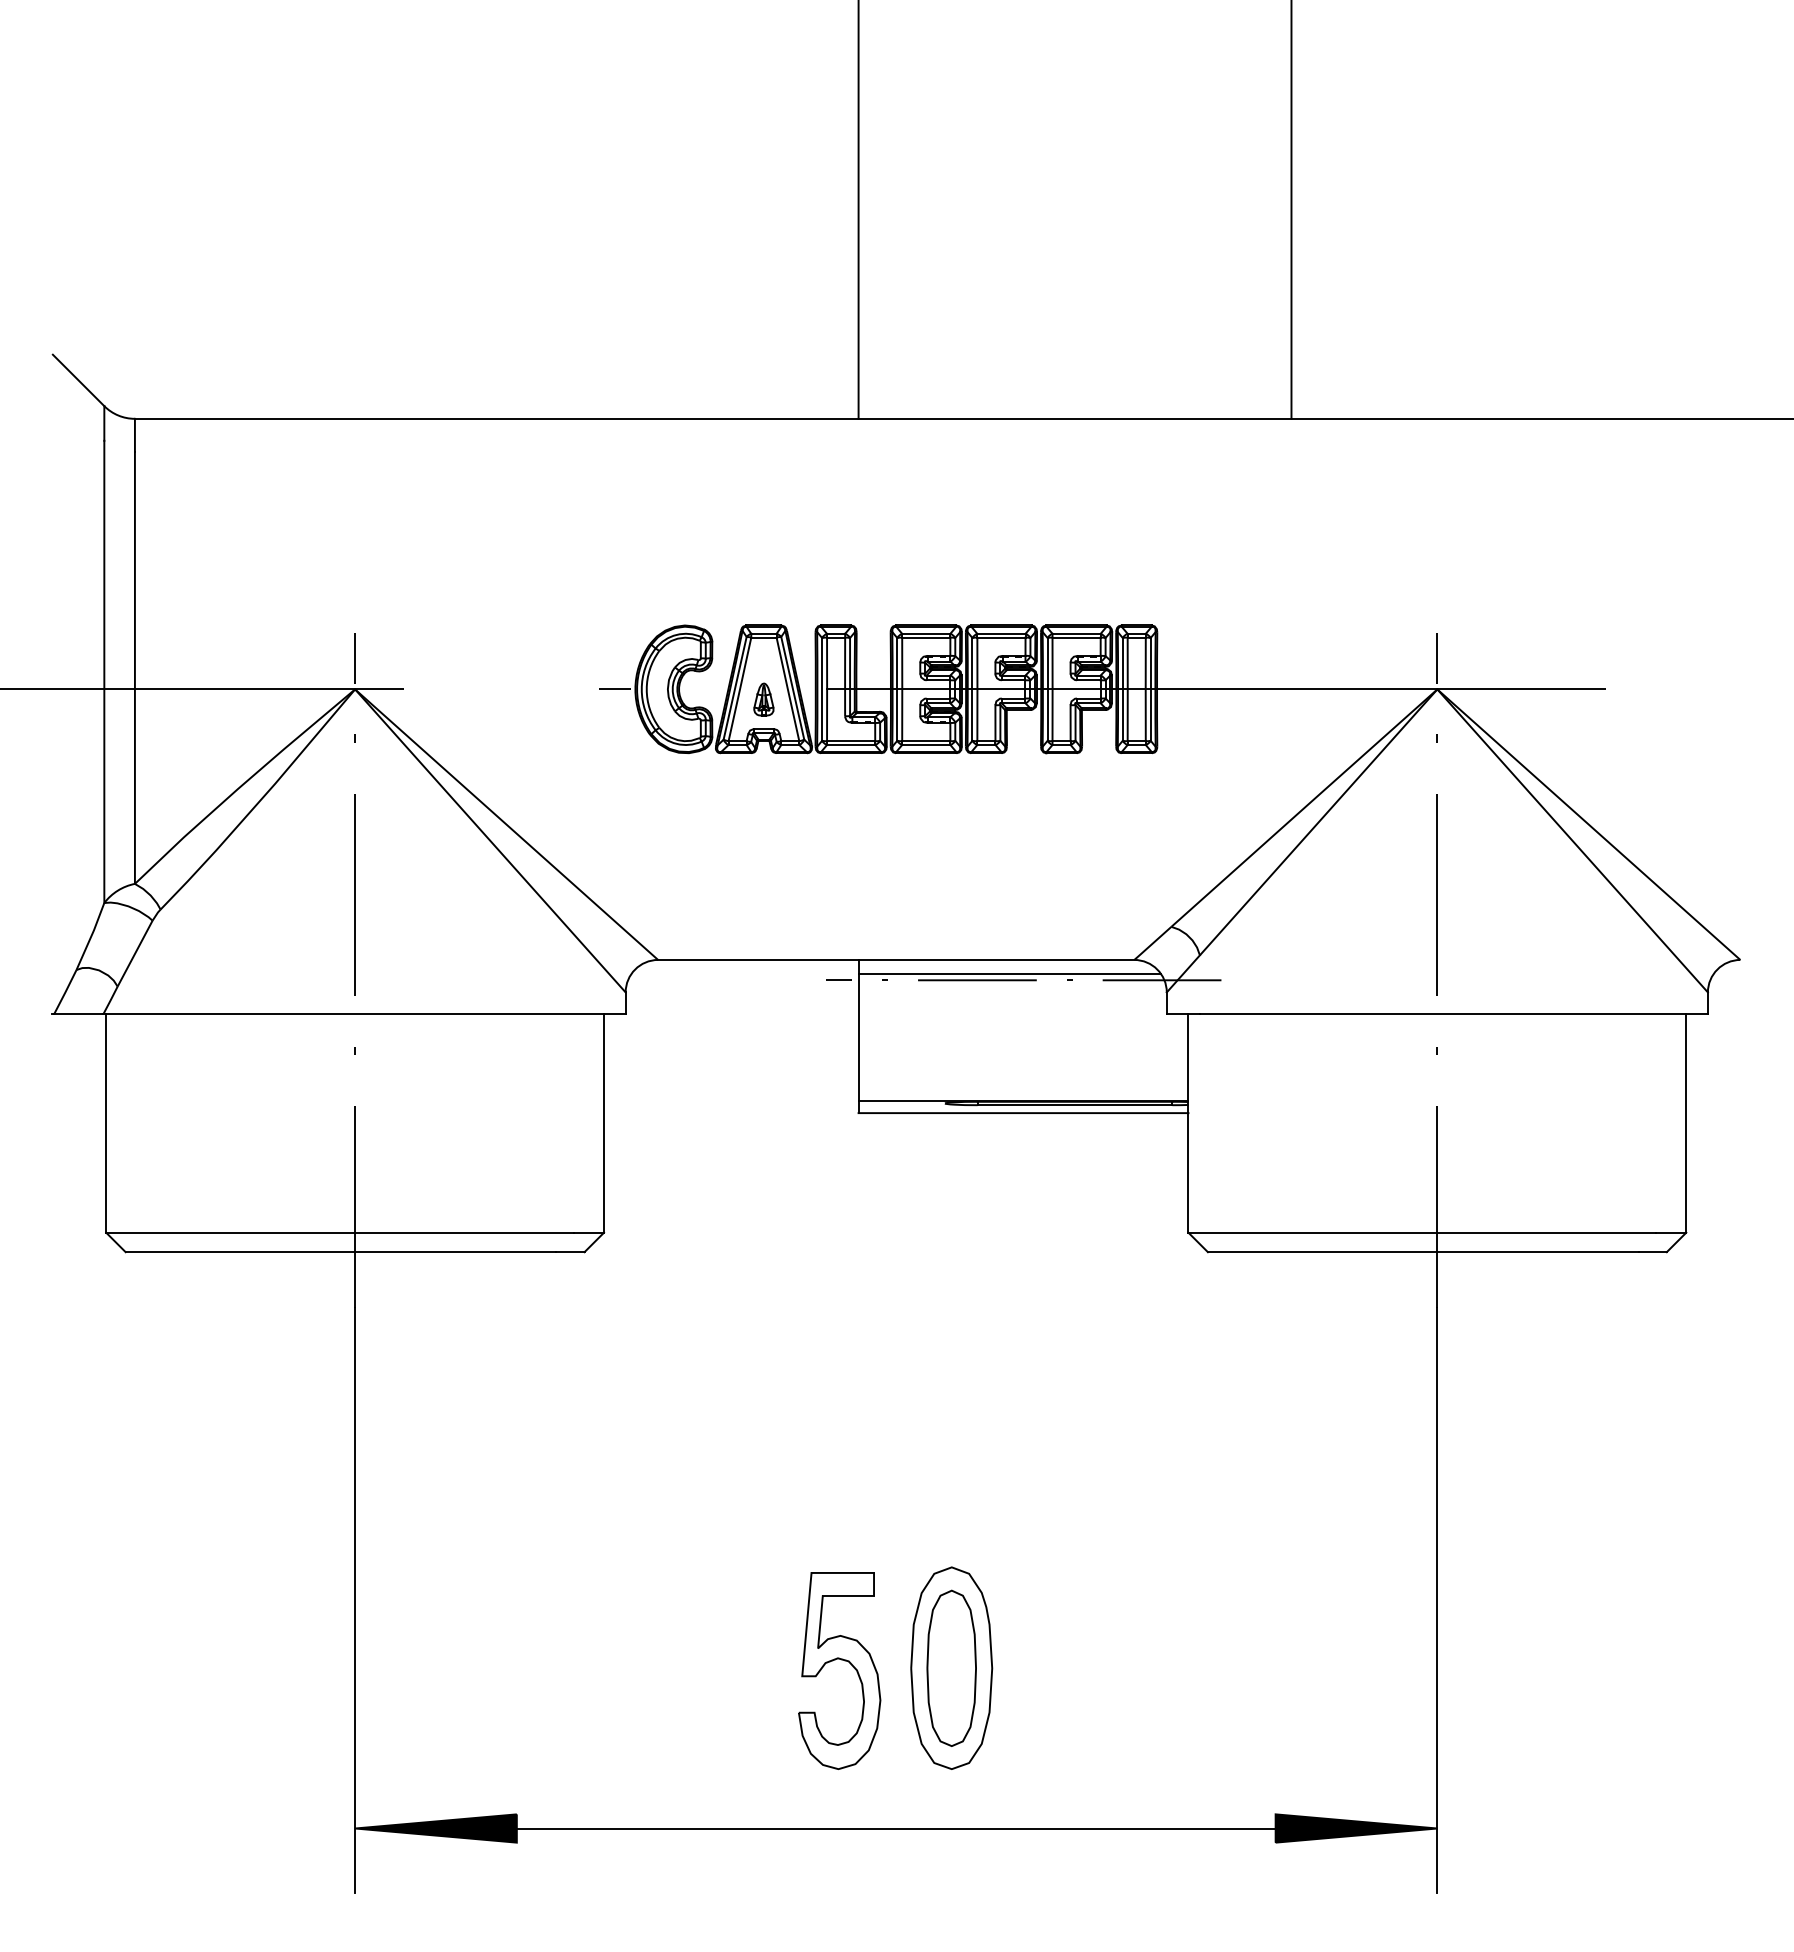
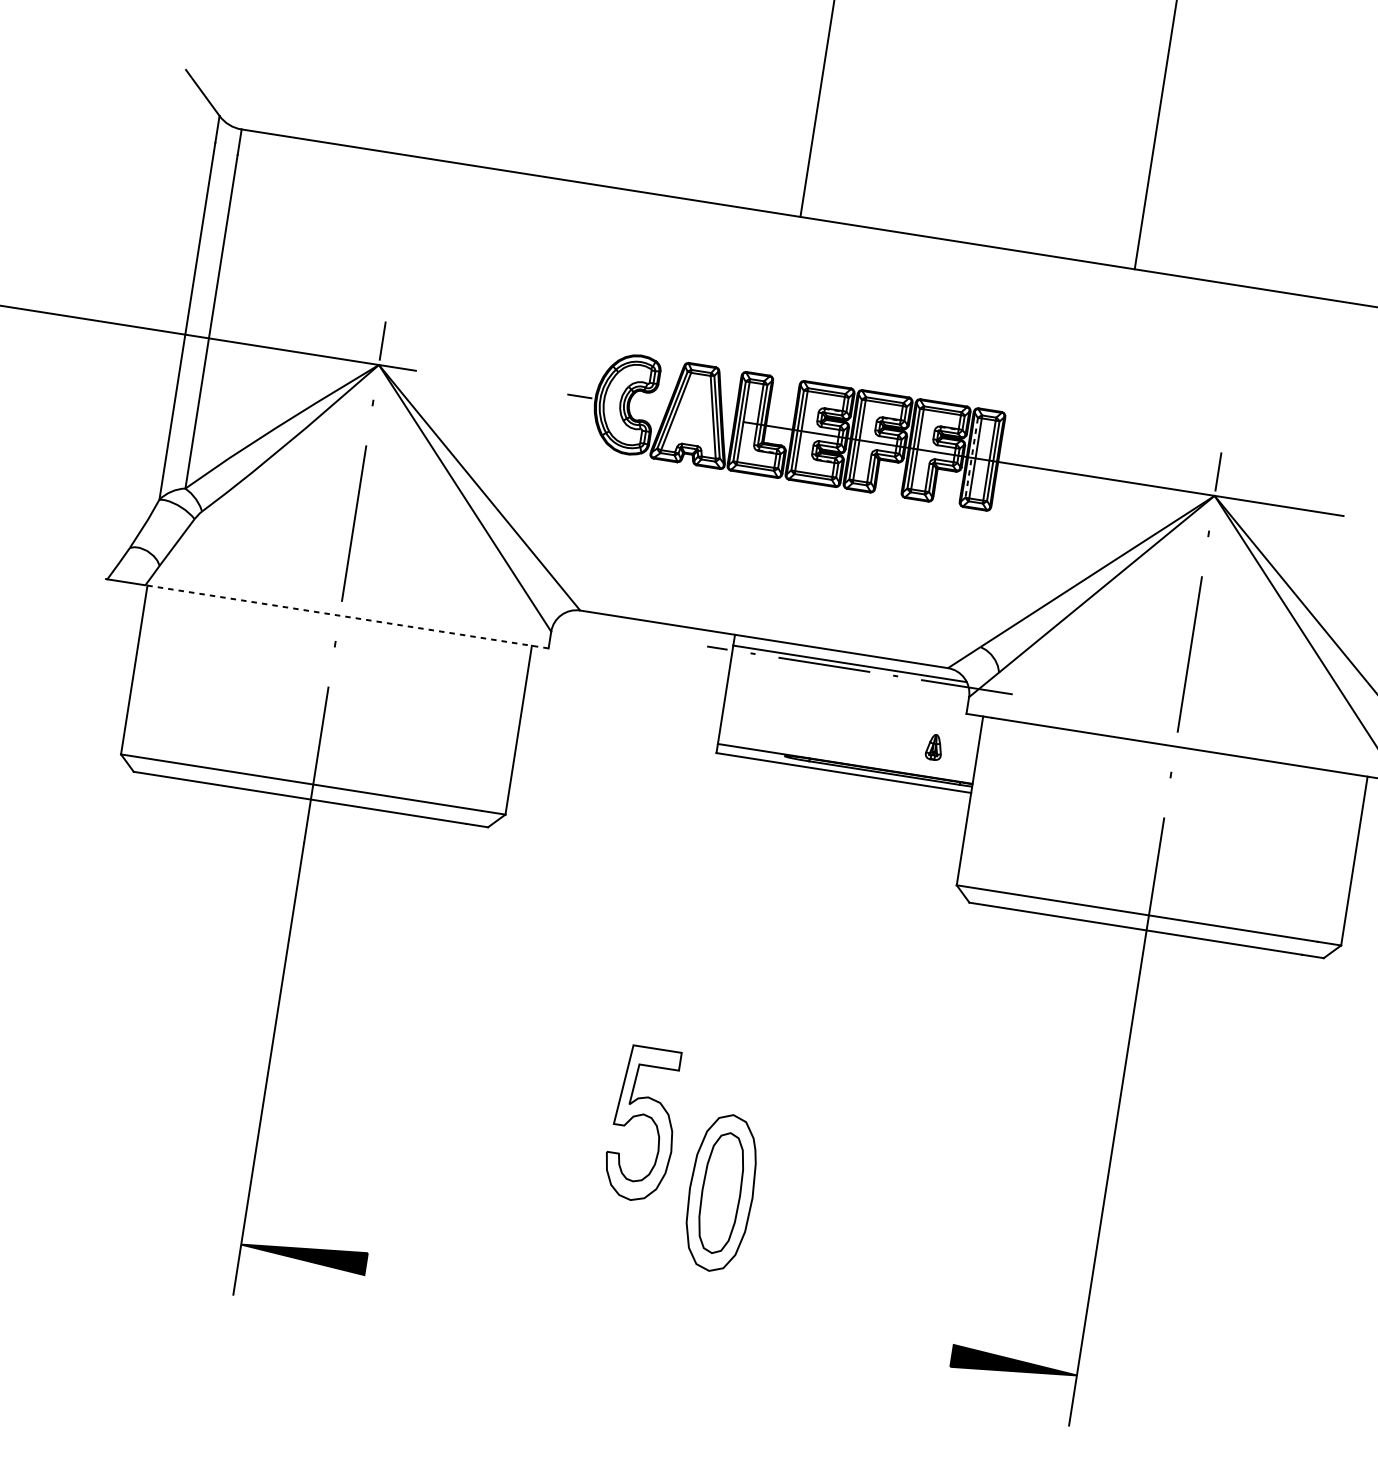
line: (1122, 689) -> (971, 457), solid -> dashed
part: (763, 699) -> (934, 747), moved
line: (364, 1014) -> (346, 617), solid -> dashed
part: (841, 1660) -> (646, 1116), moved
line: (895, 1828) -> (658, 1309), removed

